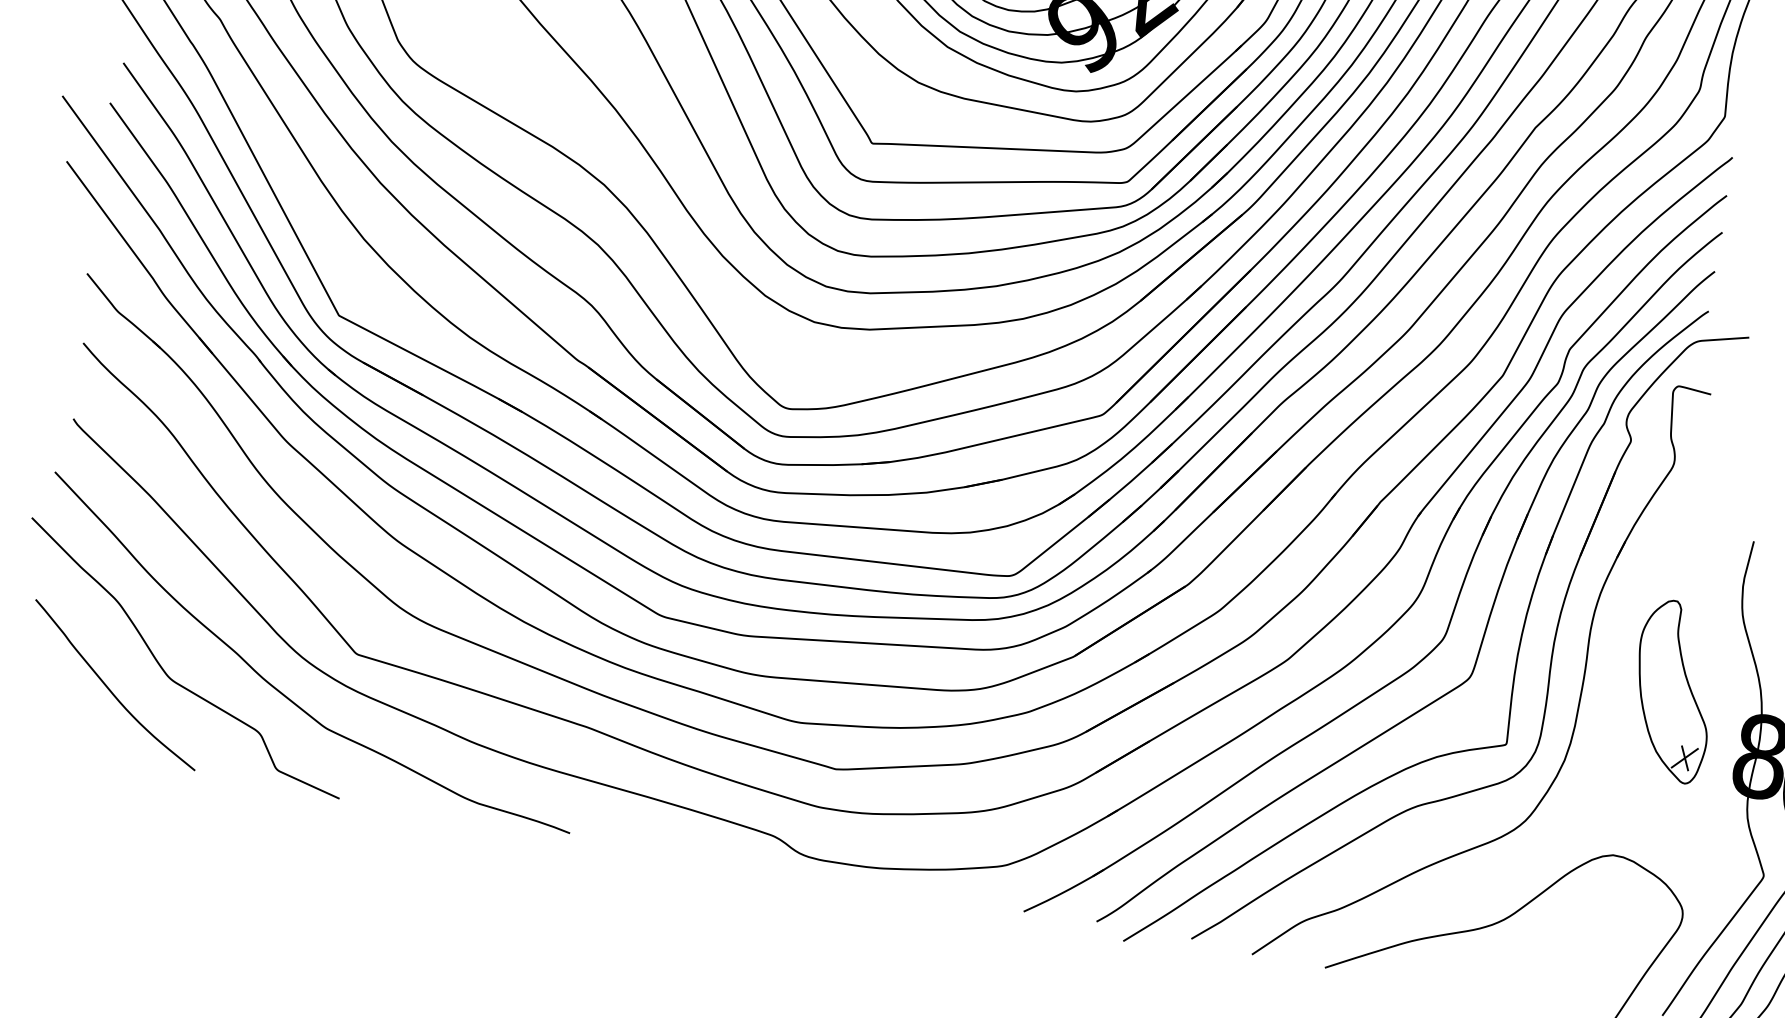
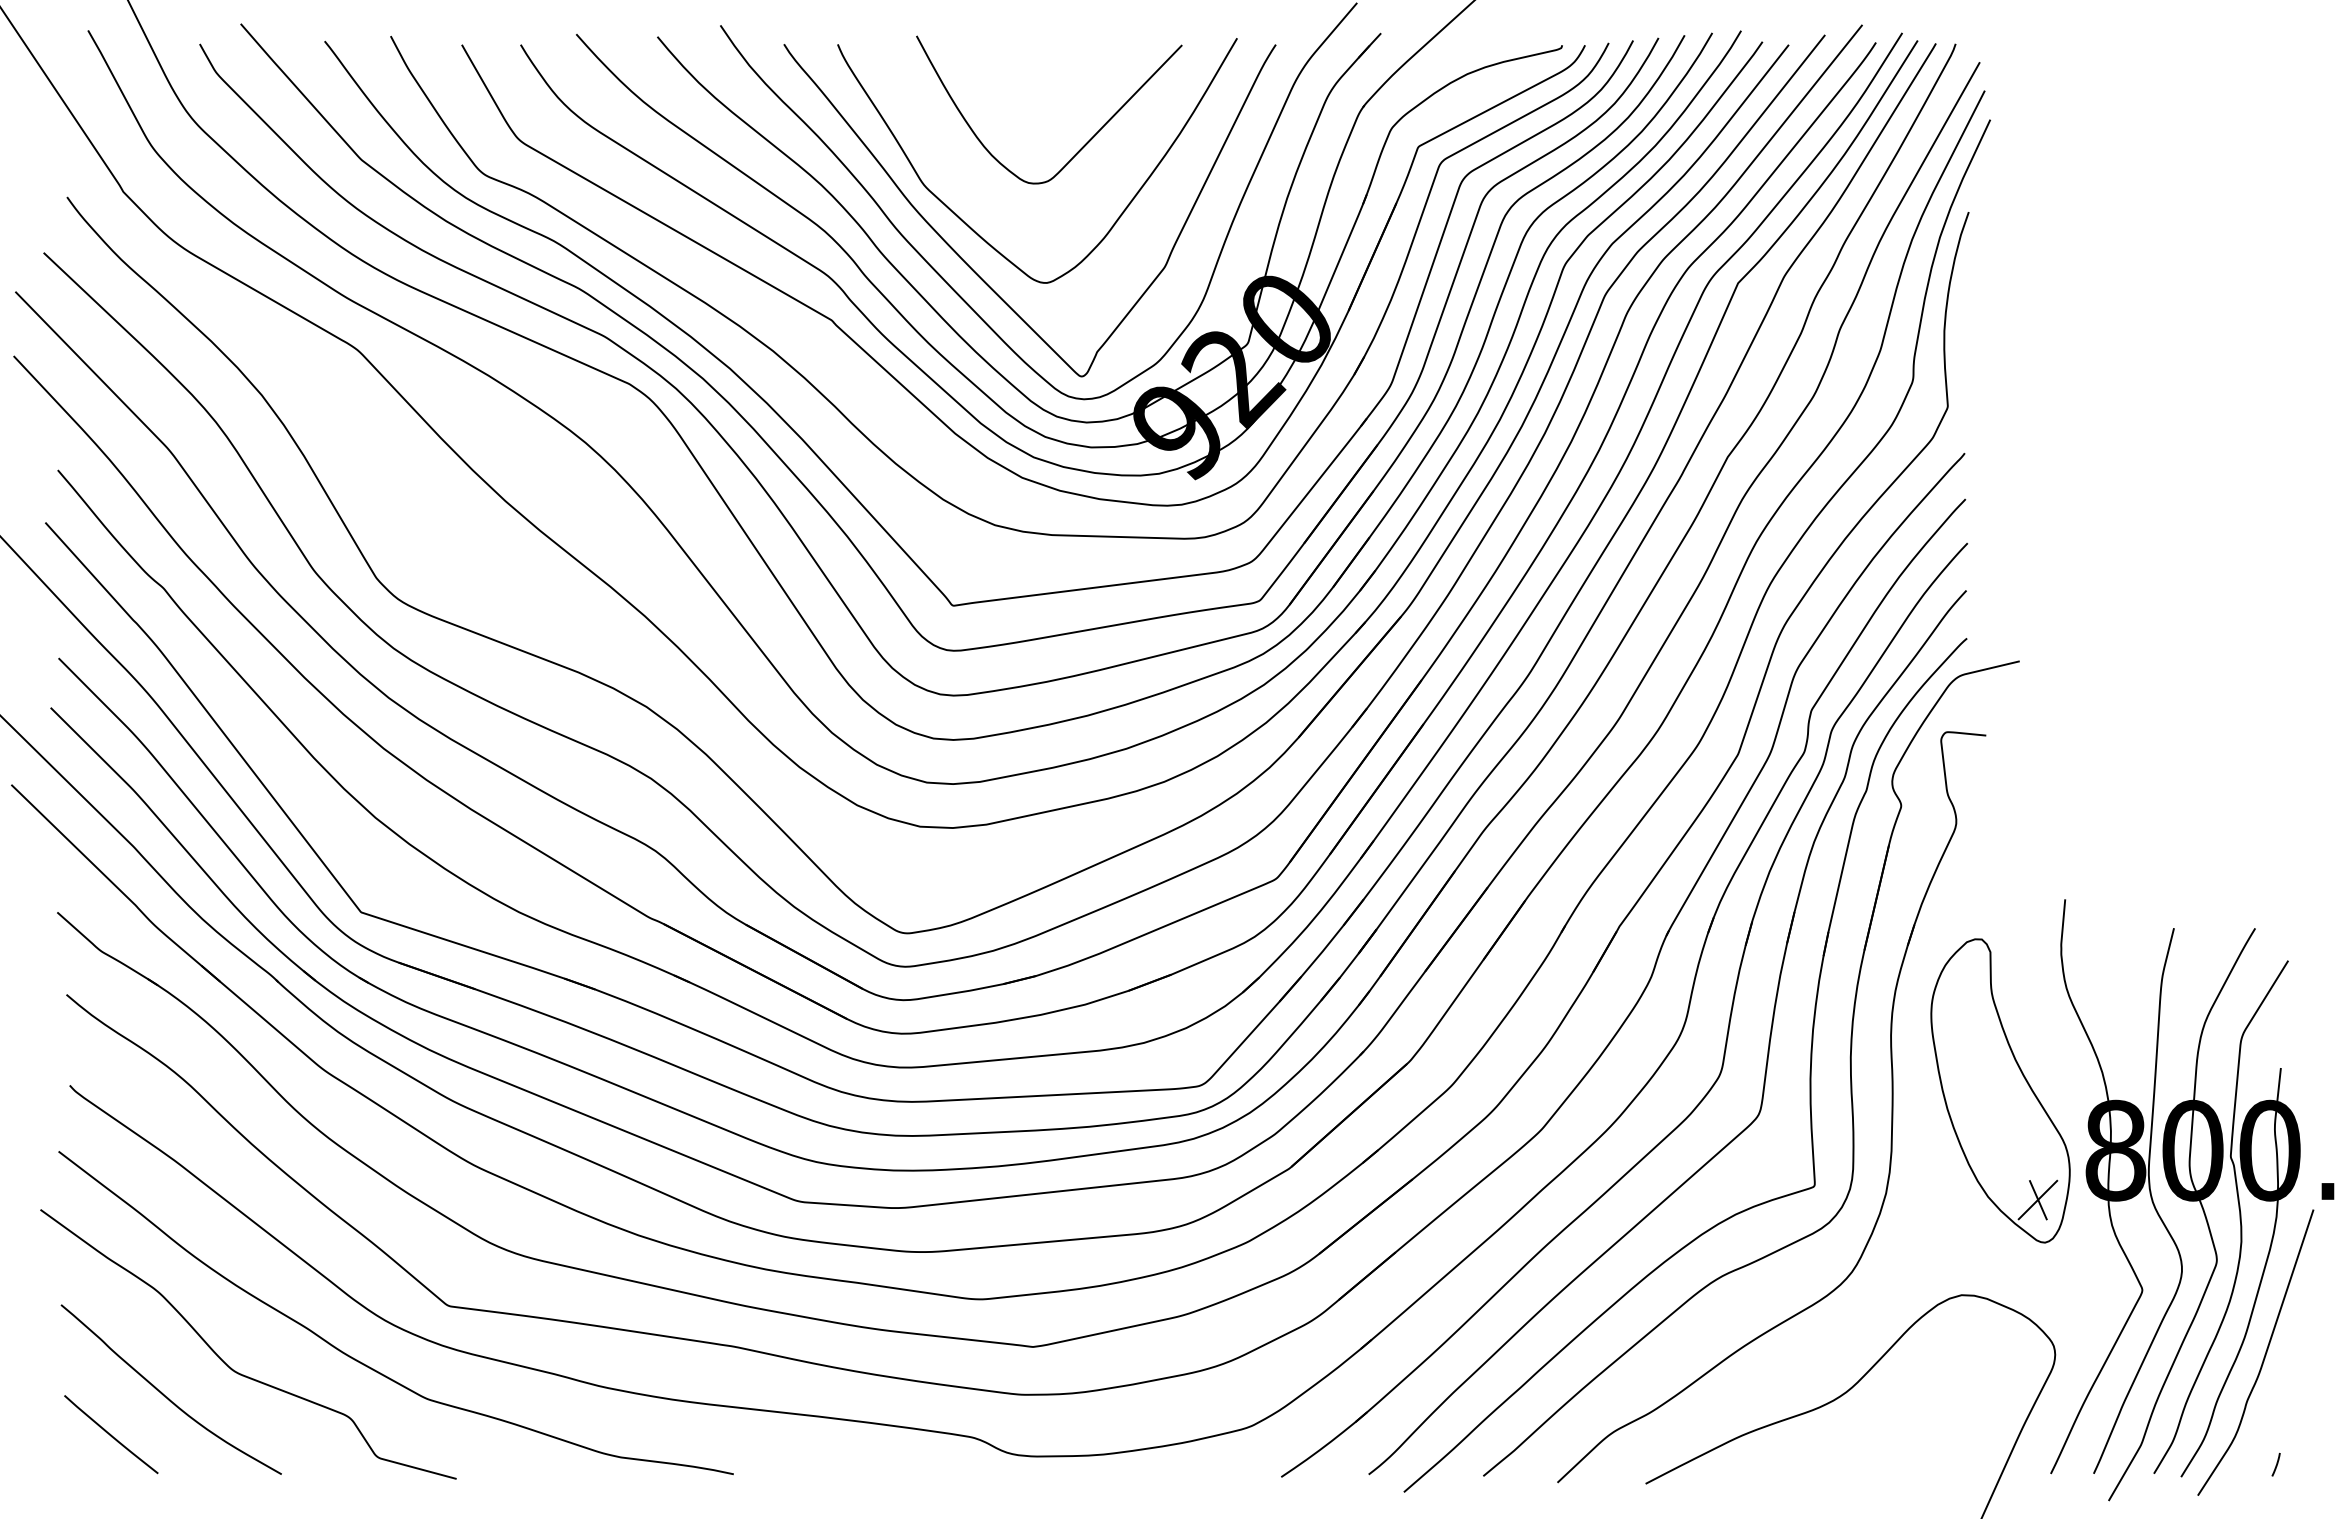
part: (1673, 690) -> (2000, 1090), size x1.43
curve: (59, 713) -> (111, 1434), added

